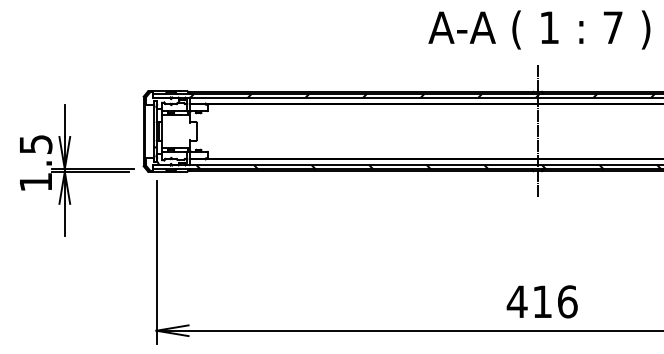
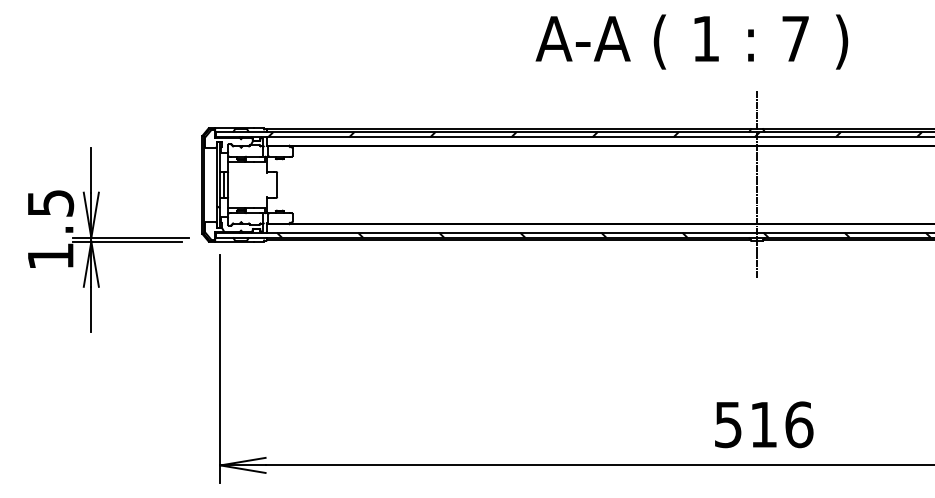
text: (539, 29) -> (692, 41), moved
text: (516, 301) -> (727, 424), 416 -> 516

